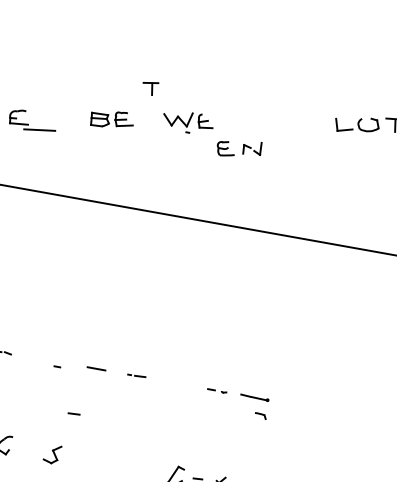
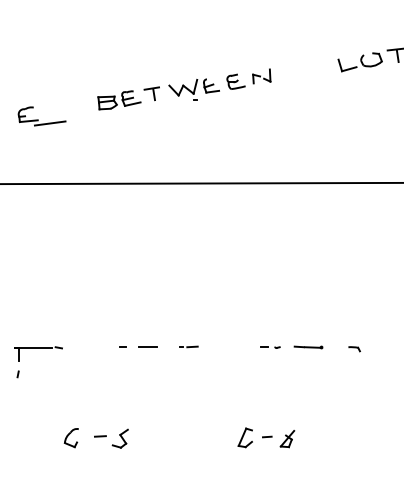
part: (149, 87) -> (151, 93), moved
part: (238, 147) -> (248, 78), moved
line: (57, 366) -> (122, 346), moved
line: (74, 414) -> (100, 436), moved
part: (260, 416) -> (354, 349), moved

